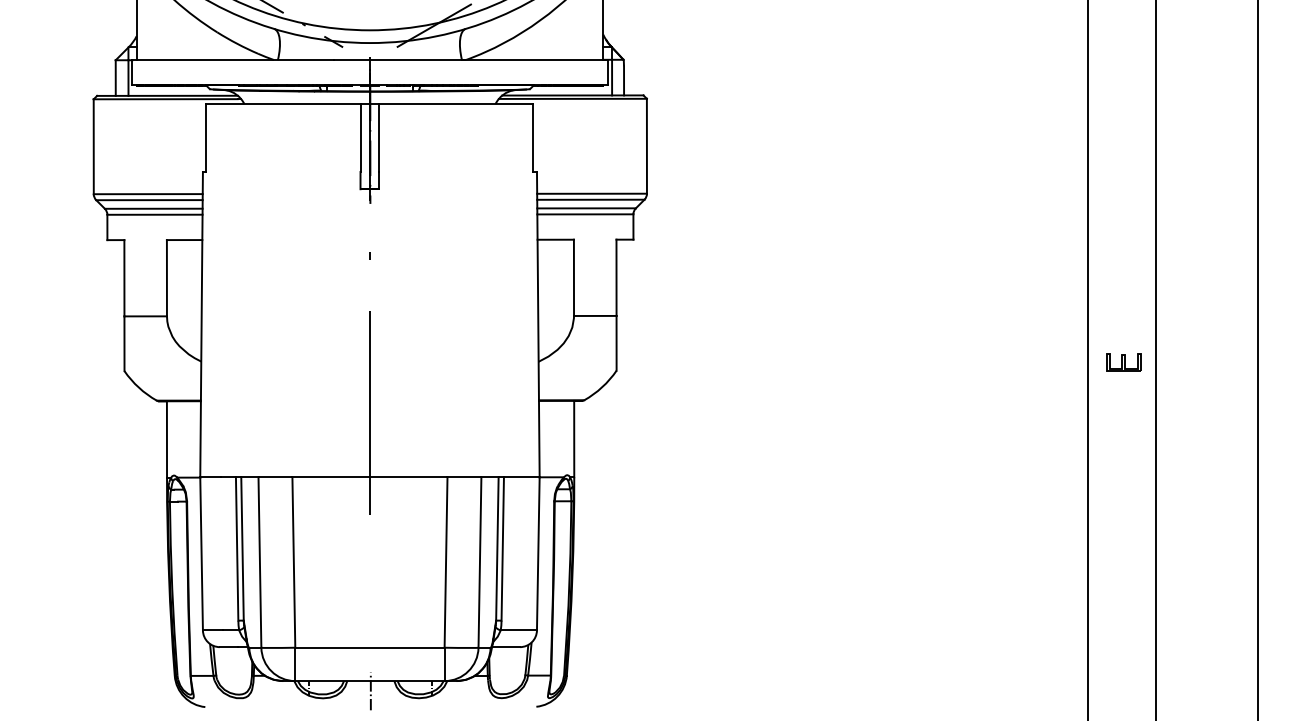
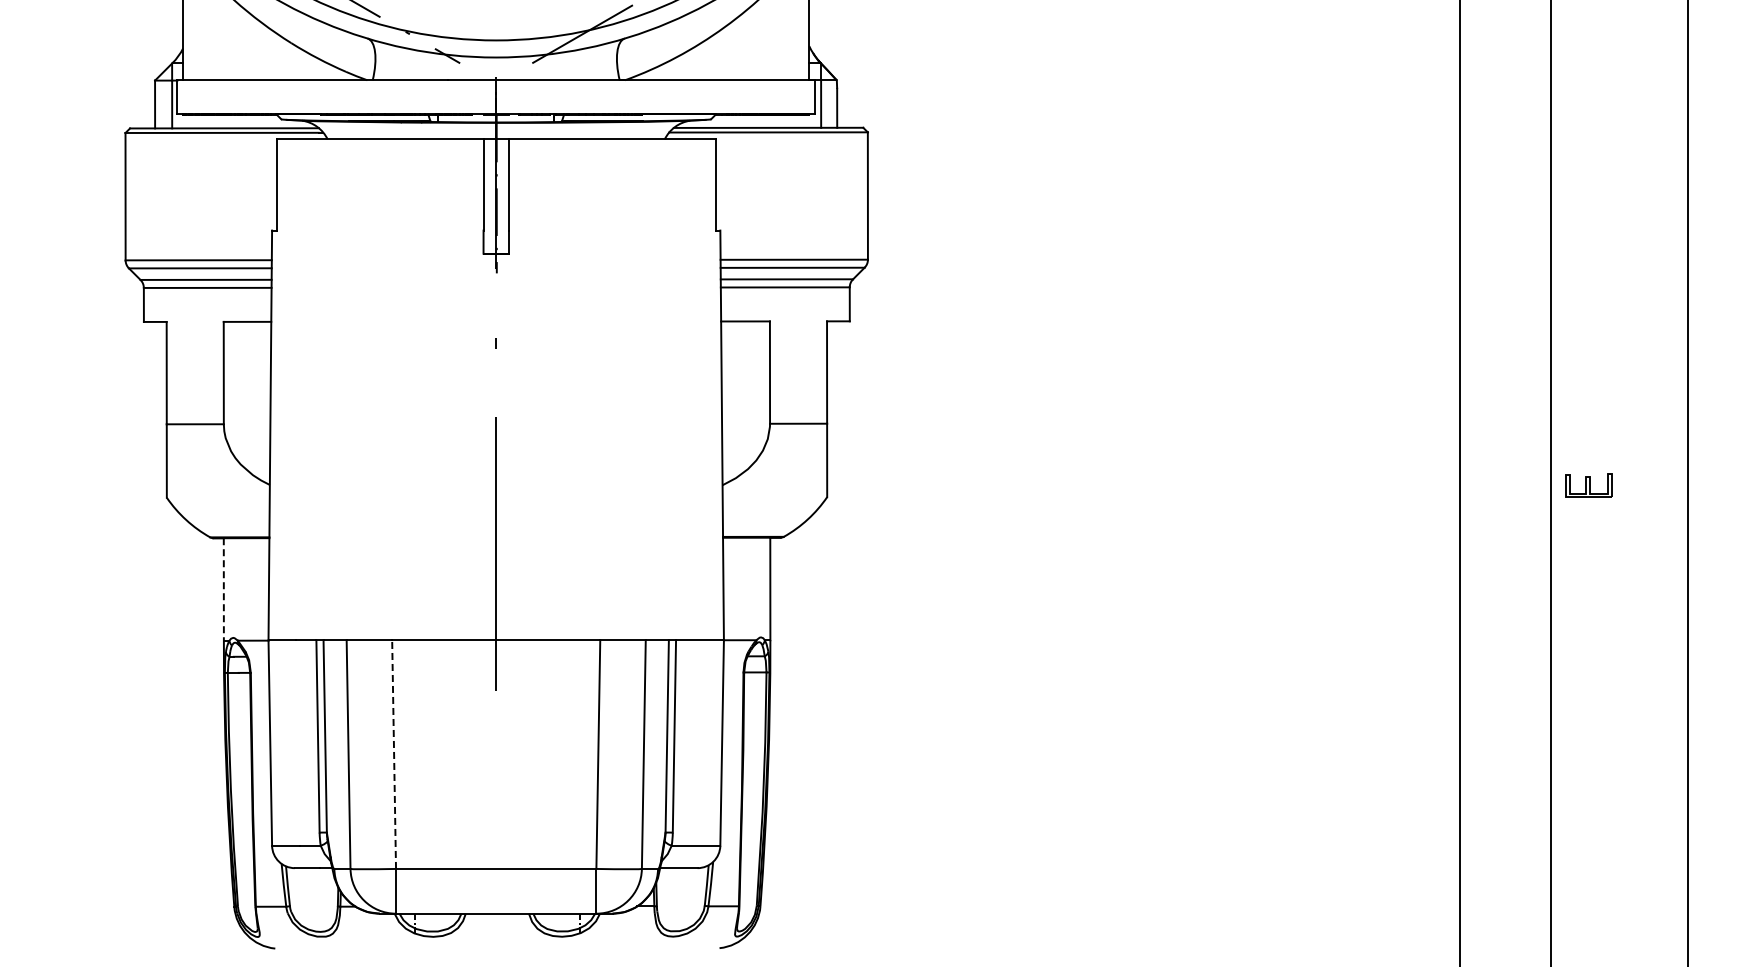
part: (1123, 361) -> (1588, 485), moved
line: (166, 439) -> (223, 589), solid -> dashed
line: (294, 562) -> (394, 754), solid -> dashed
line: (370, 691) -> (497, 927), removed

